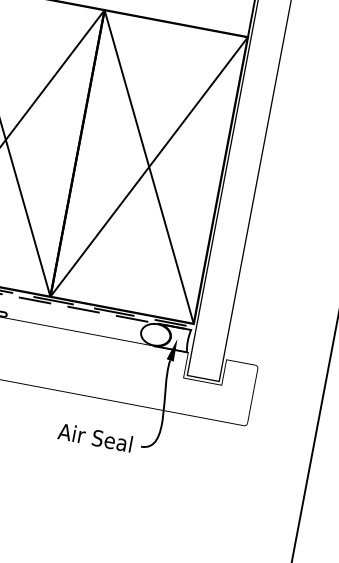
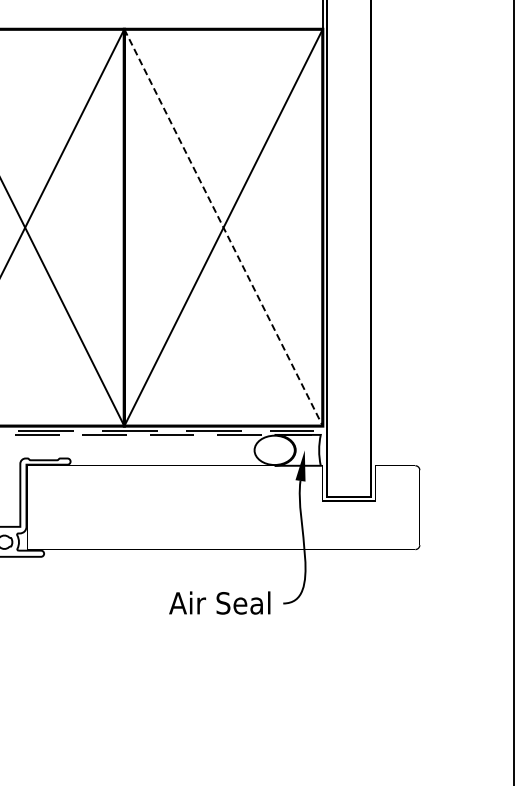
line: (149, 166) -> (223, 227), solid -> dashed

